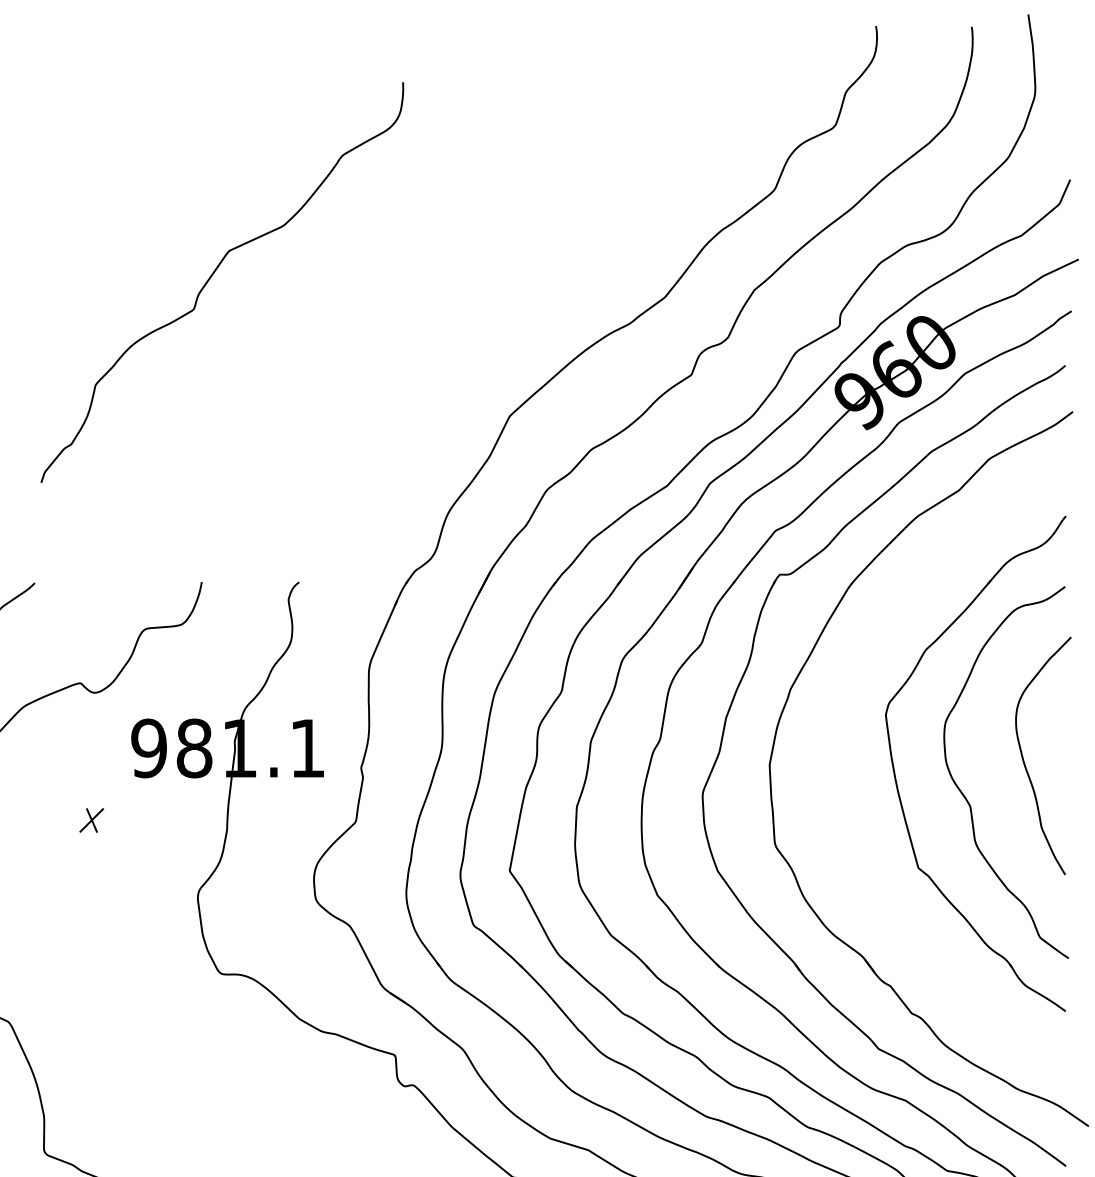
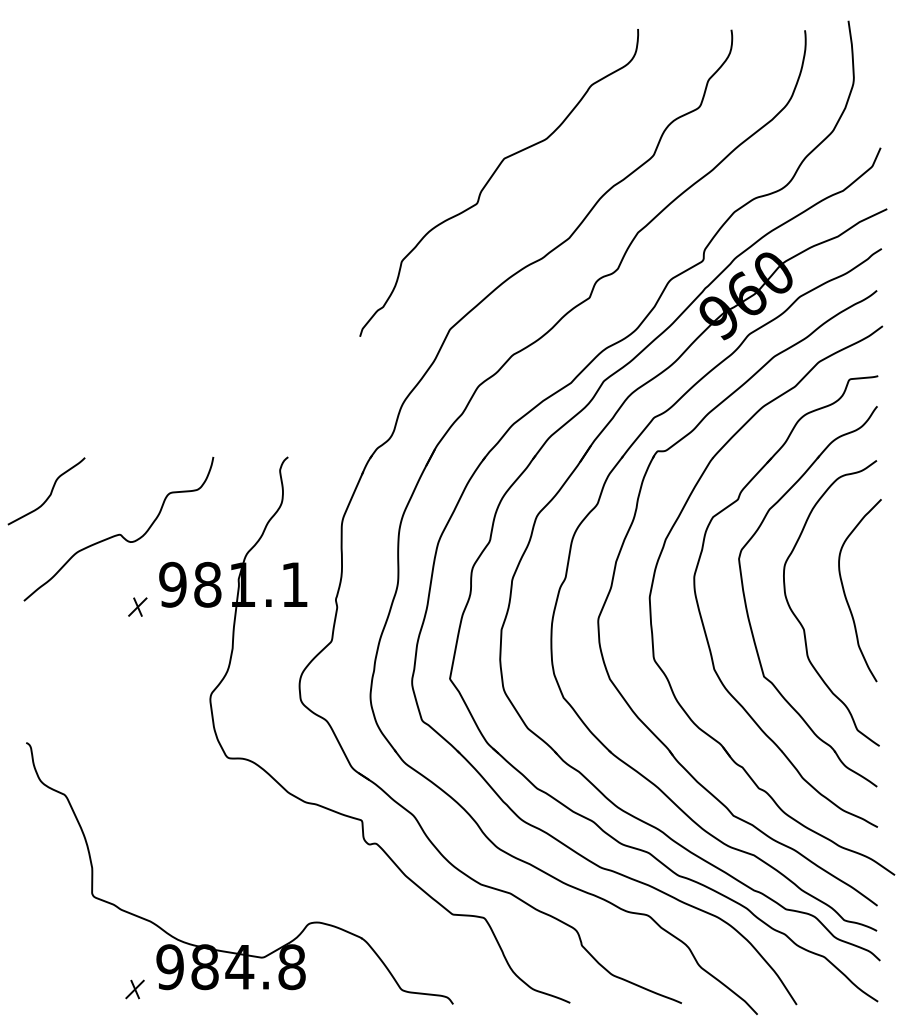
curve: (213, 275) -> (492, 177), moved
part: (839, 796) -> (703, 621), added
part: (91, 819) -> (137, 606), moved

